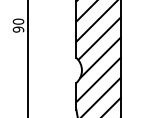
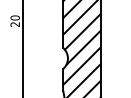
text: (17, 29) -> (14, 24), 90 -> 20

